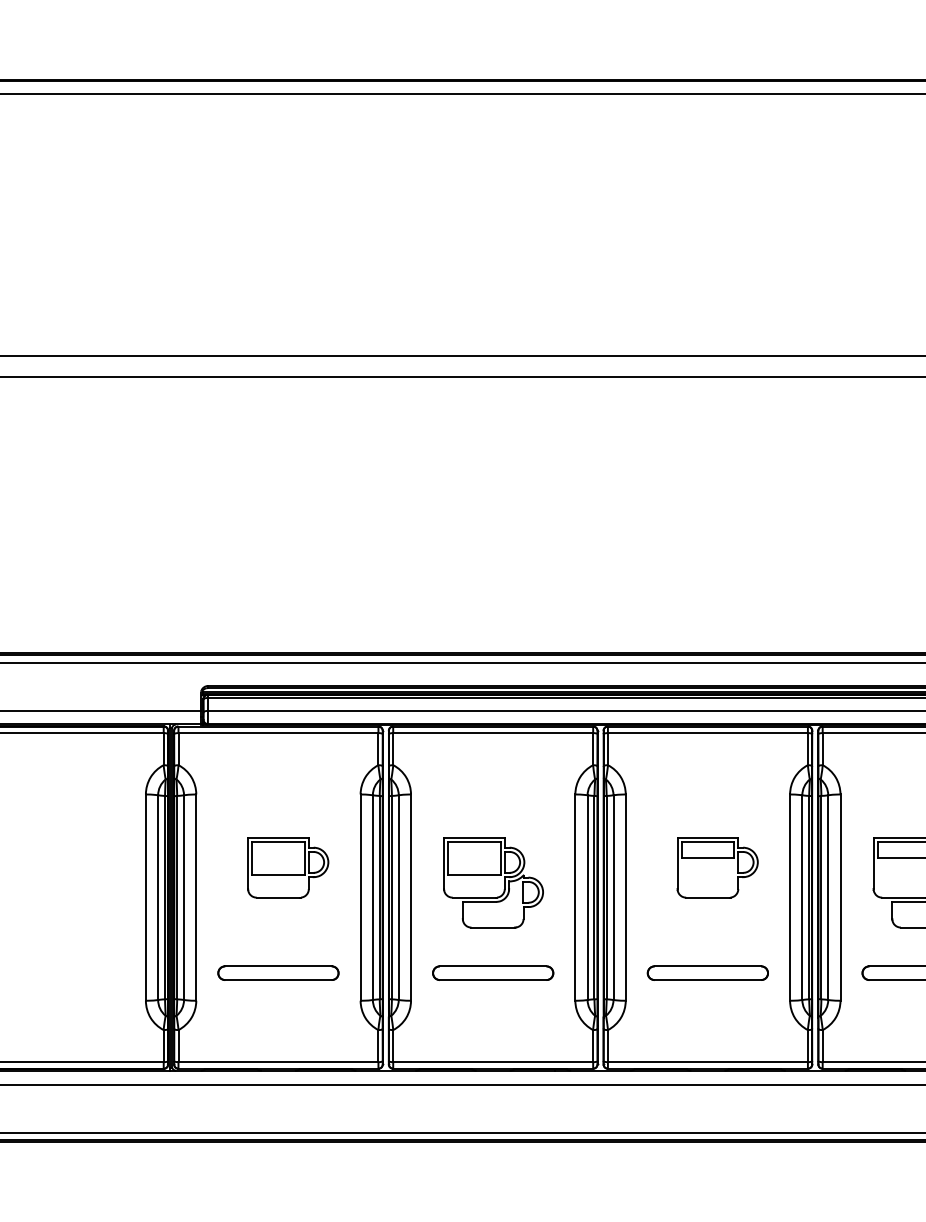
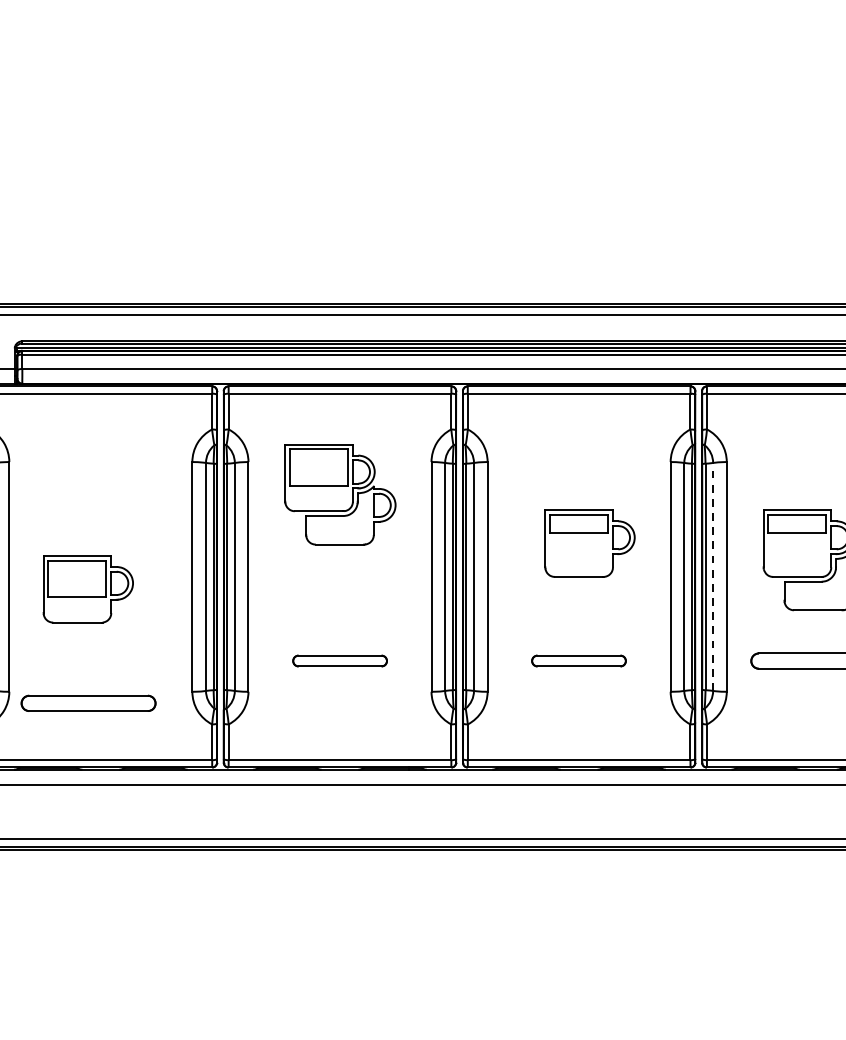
part: (288, 867) -> (88, 589), moved
part: (493, 882) -> (340, 494), moved
line: (828, 897) -> (713, 576), solid -> dashed
part: (278, 972) -> (88, 702), moved
part: (493, 972) -> (340, 660), size x0.7
part: (707, 972) -> (578, 660), size x0.7

